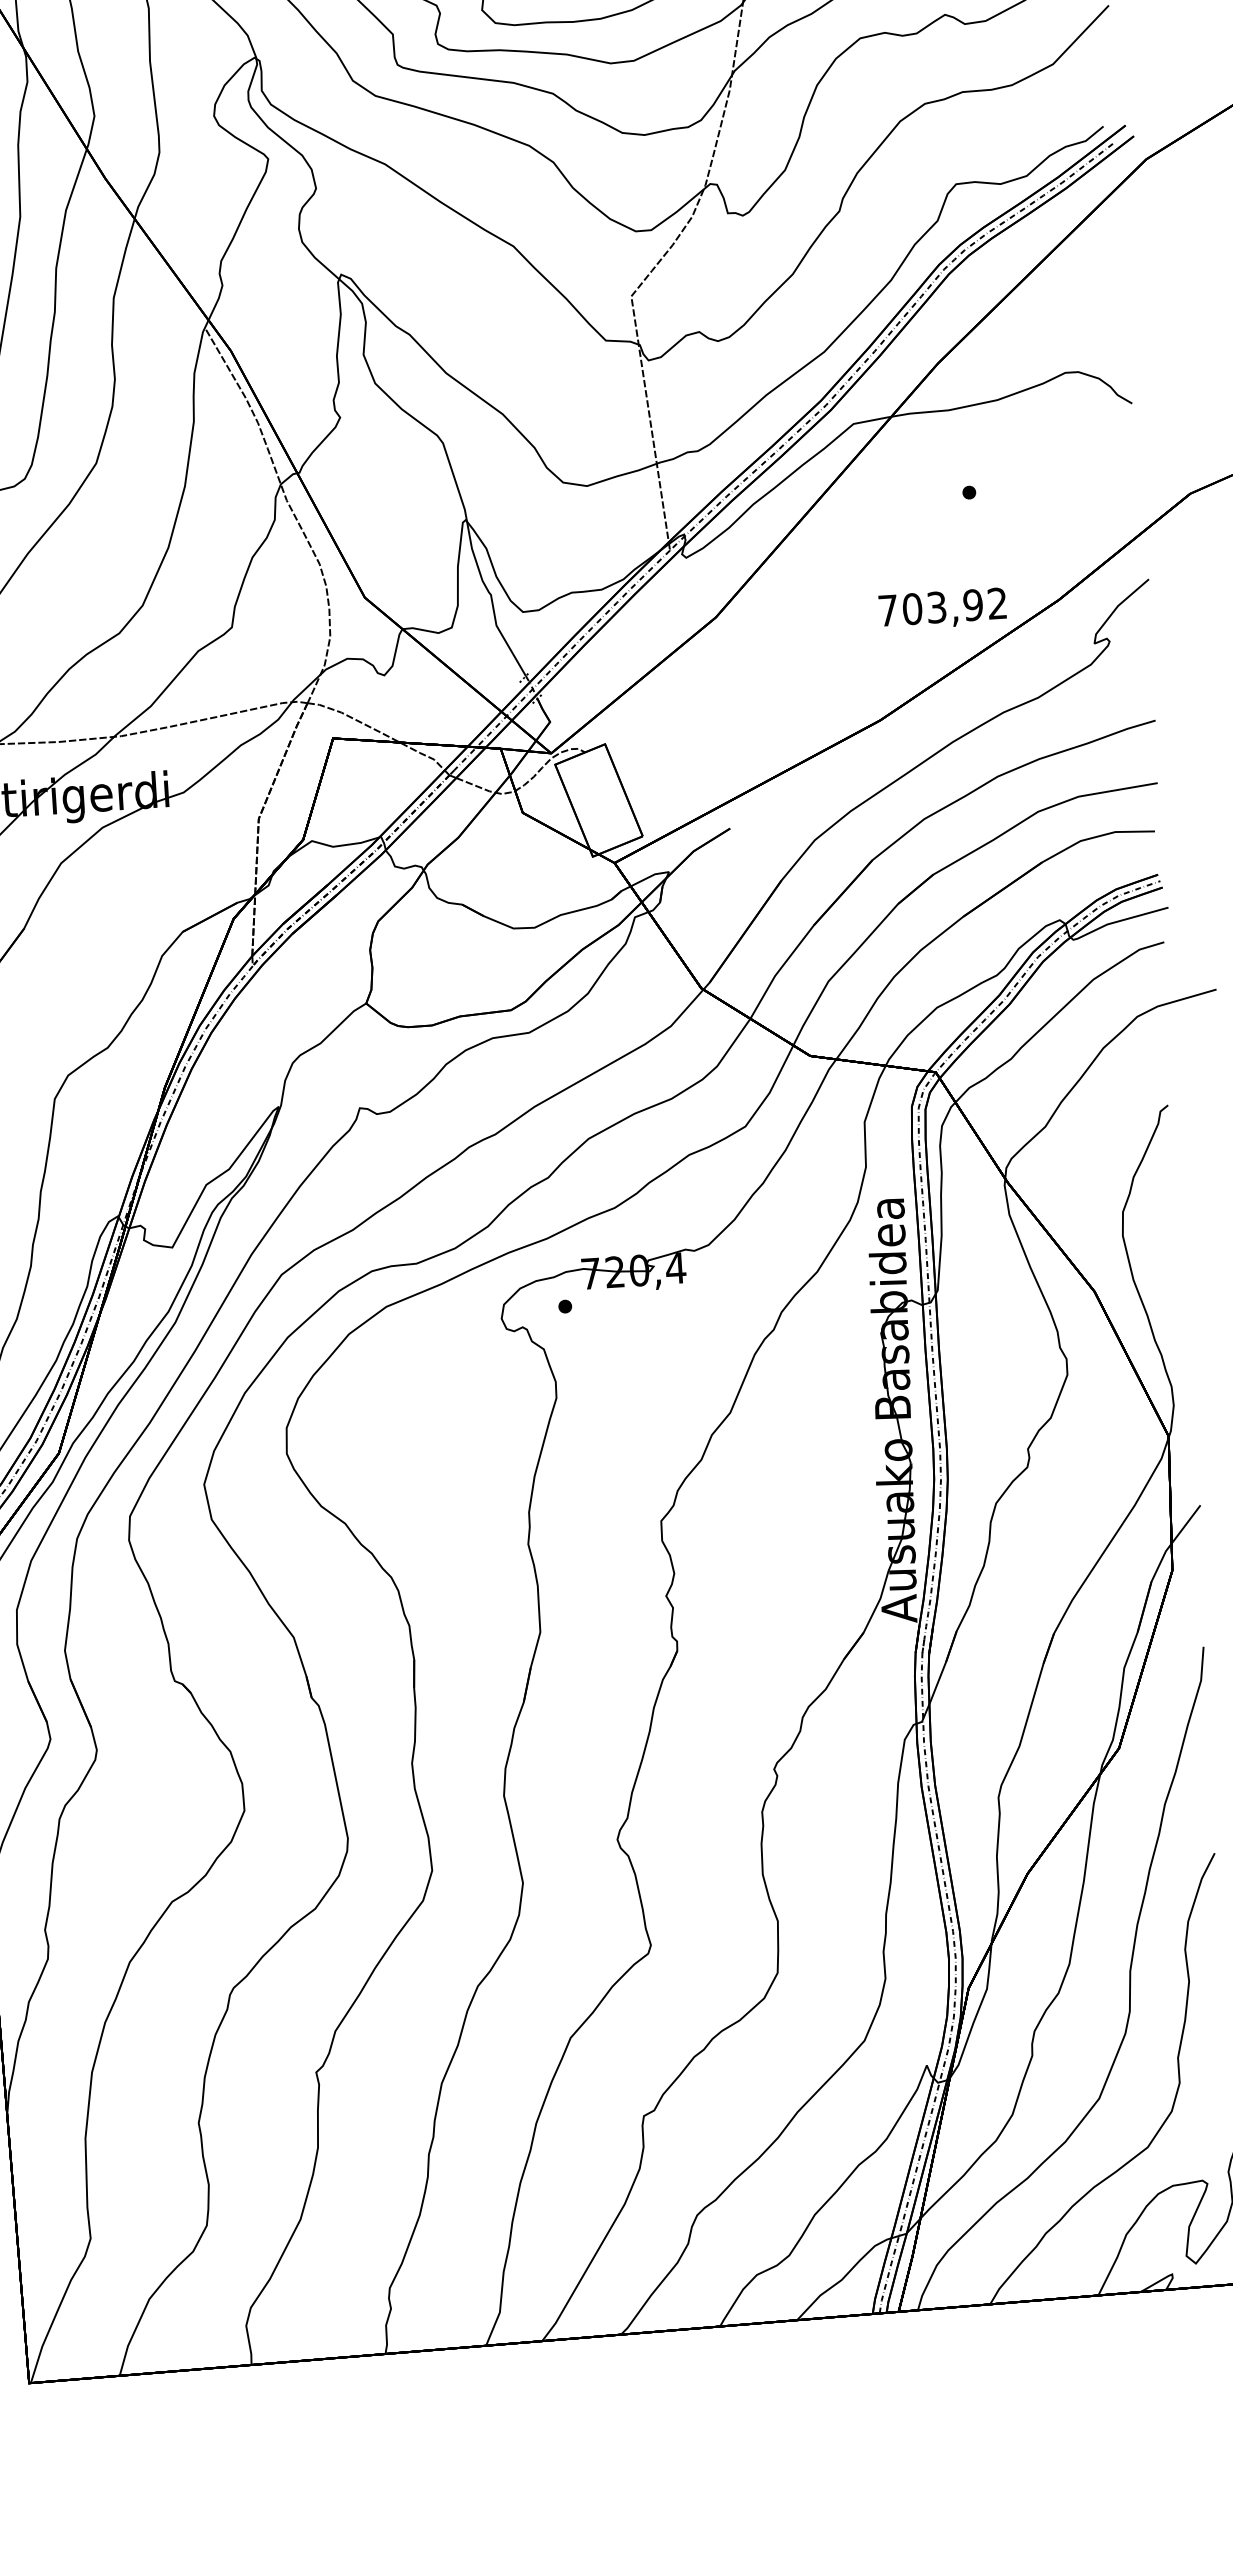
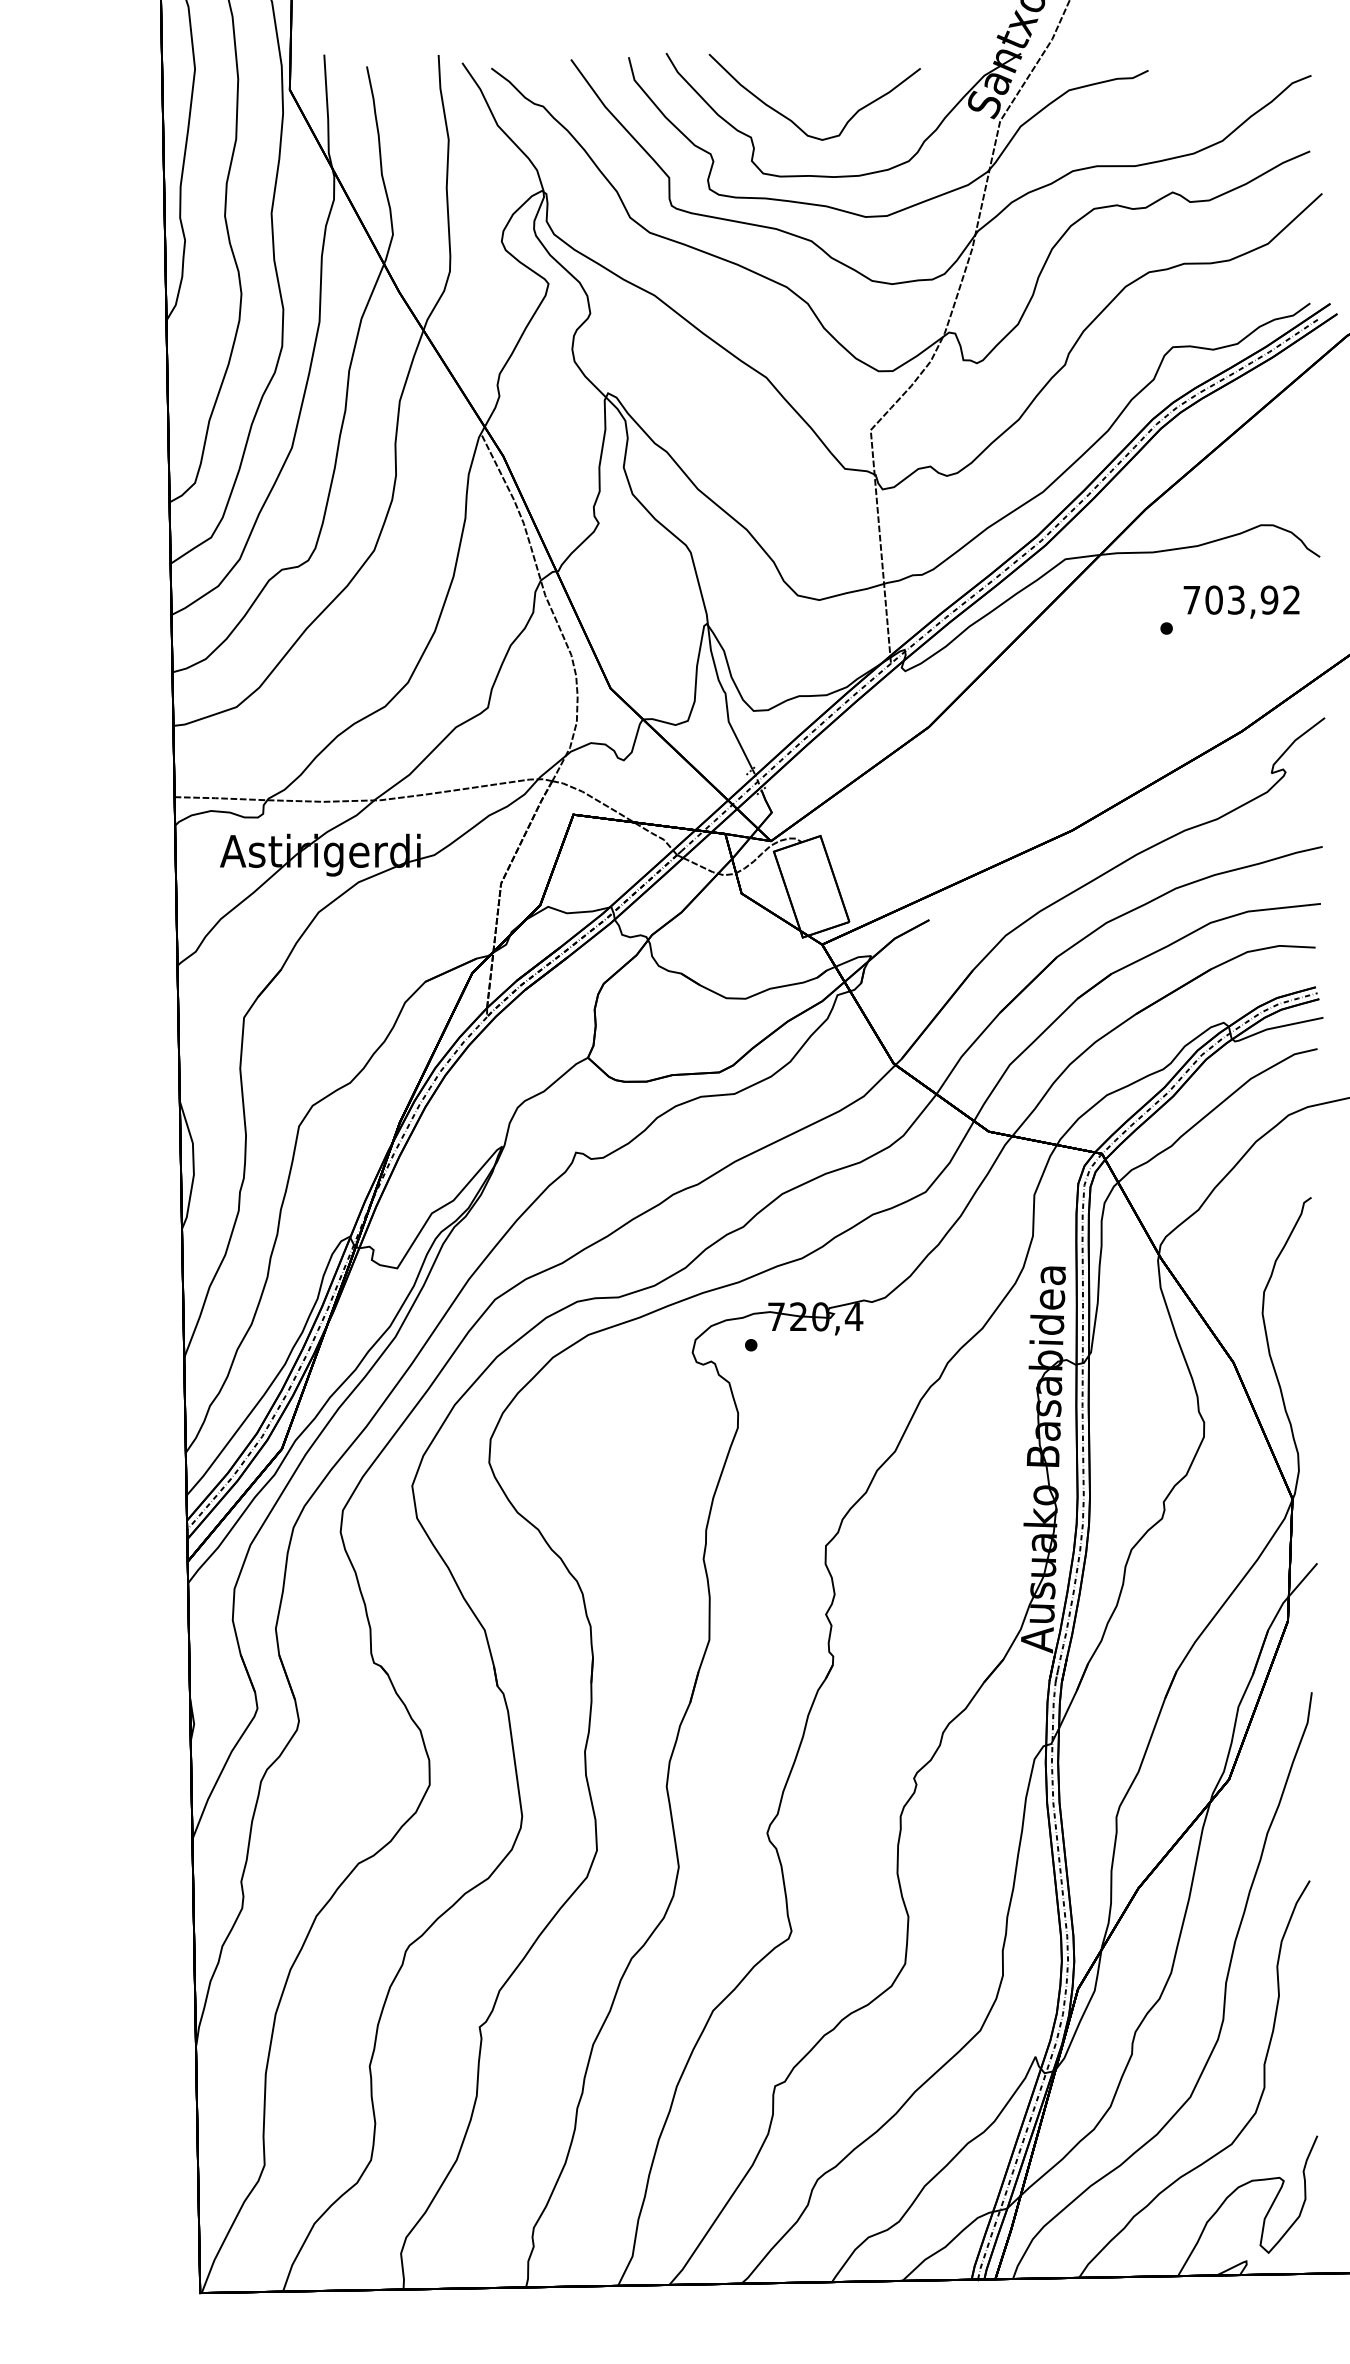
text: (942, 608) -> (1241, 601), moved

